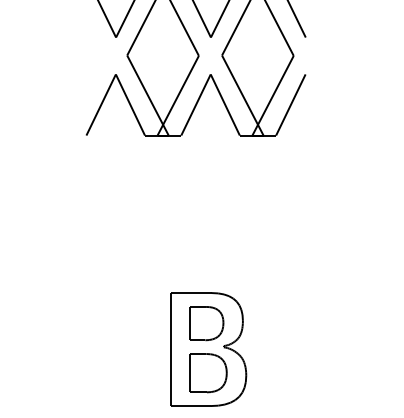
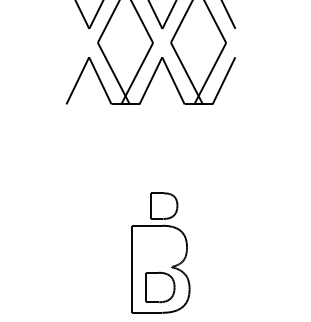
part: (206, 323) -> (164, 206), moved

